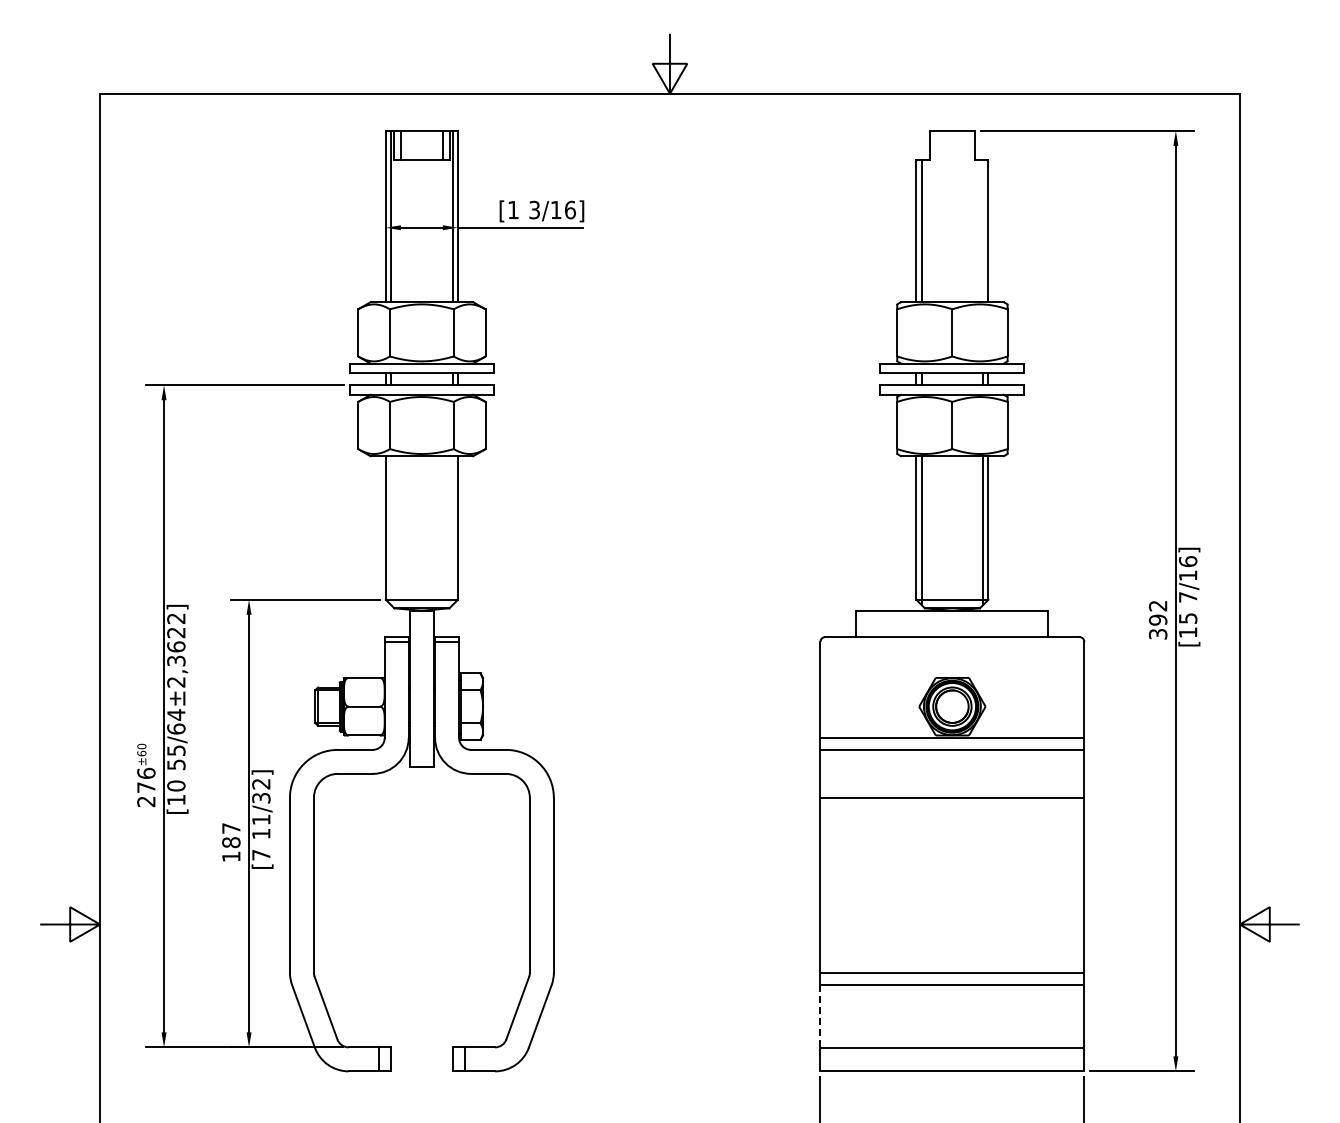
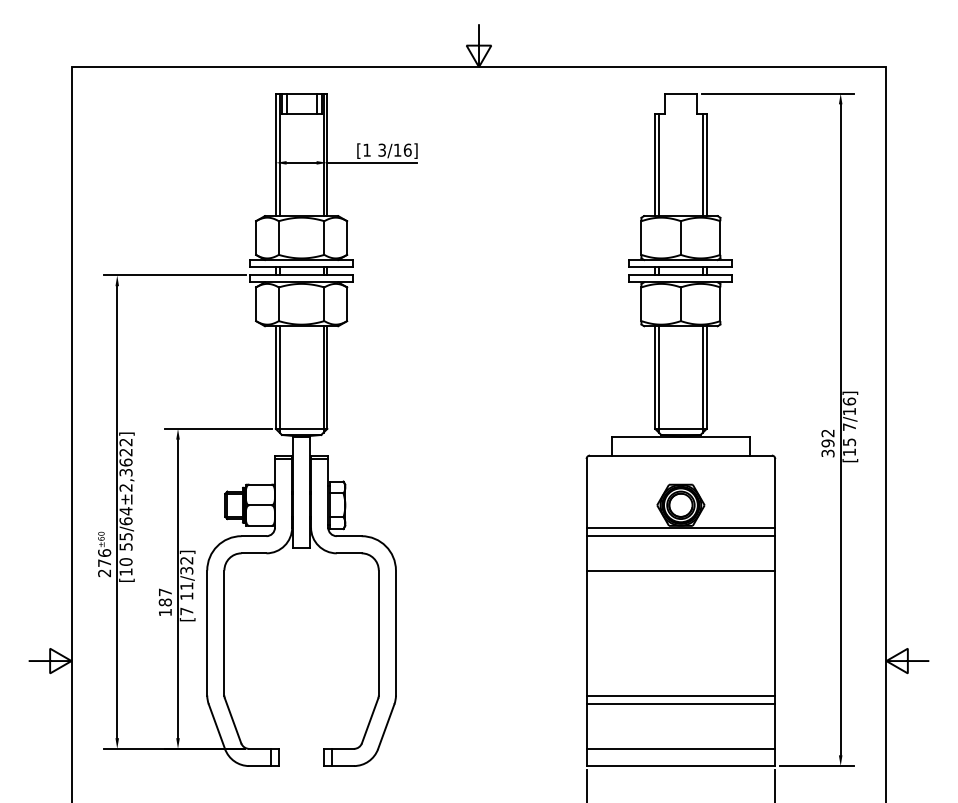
line: (983, 230) -> (703, 164), added
line: (390, 530) -> (279, 379), added
line: (452, 530) -> (323, 379), added
line: (820, 1016) -> (586, 726), dashed -> solid

